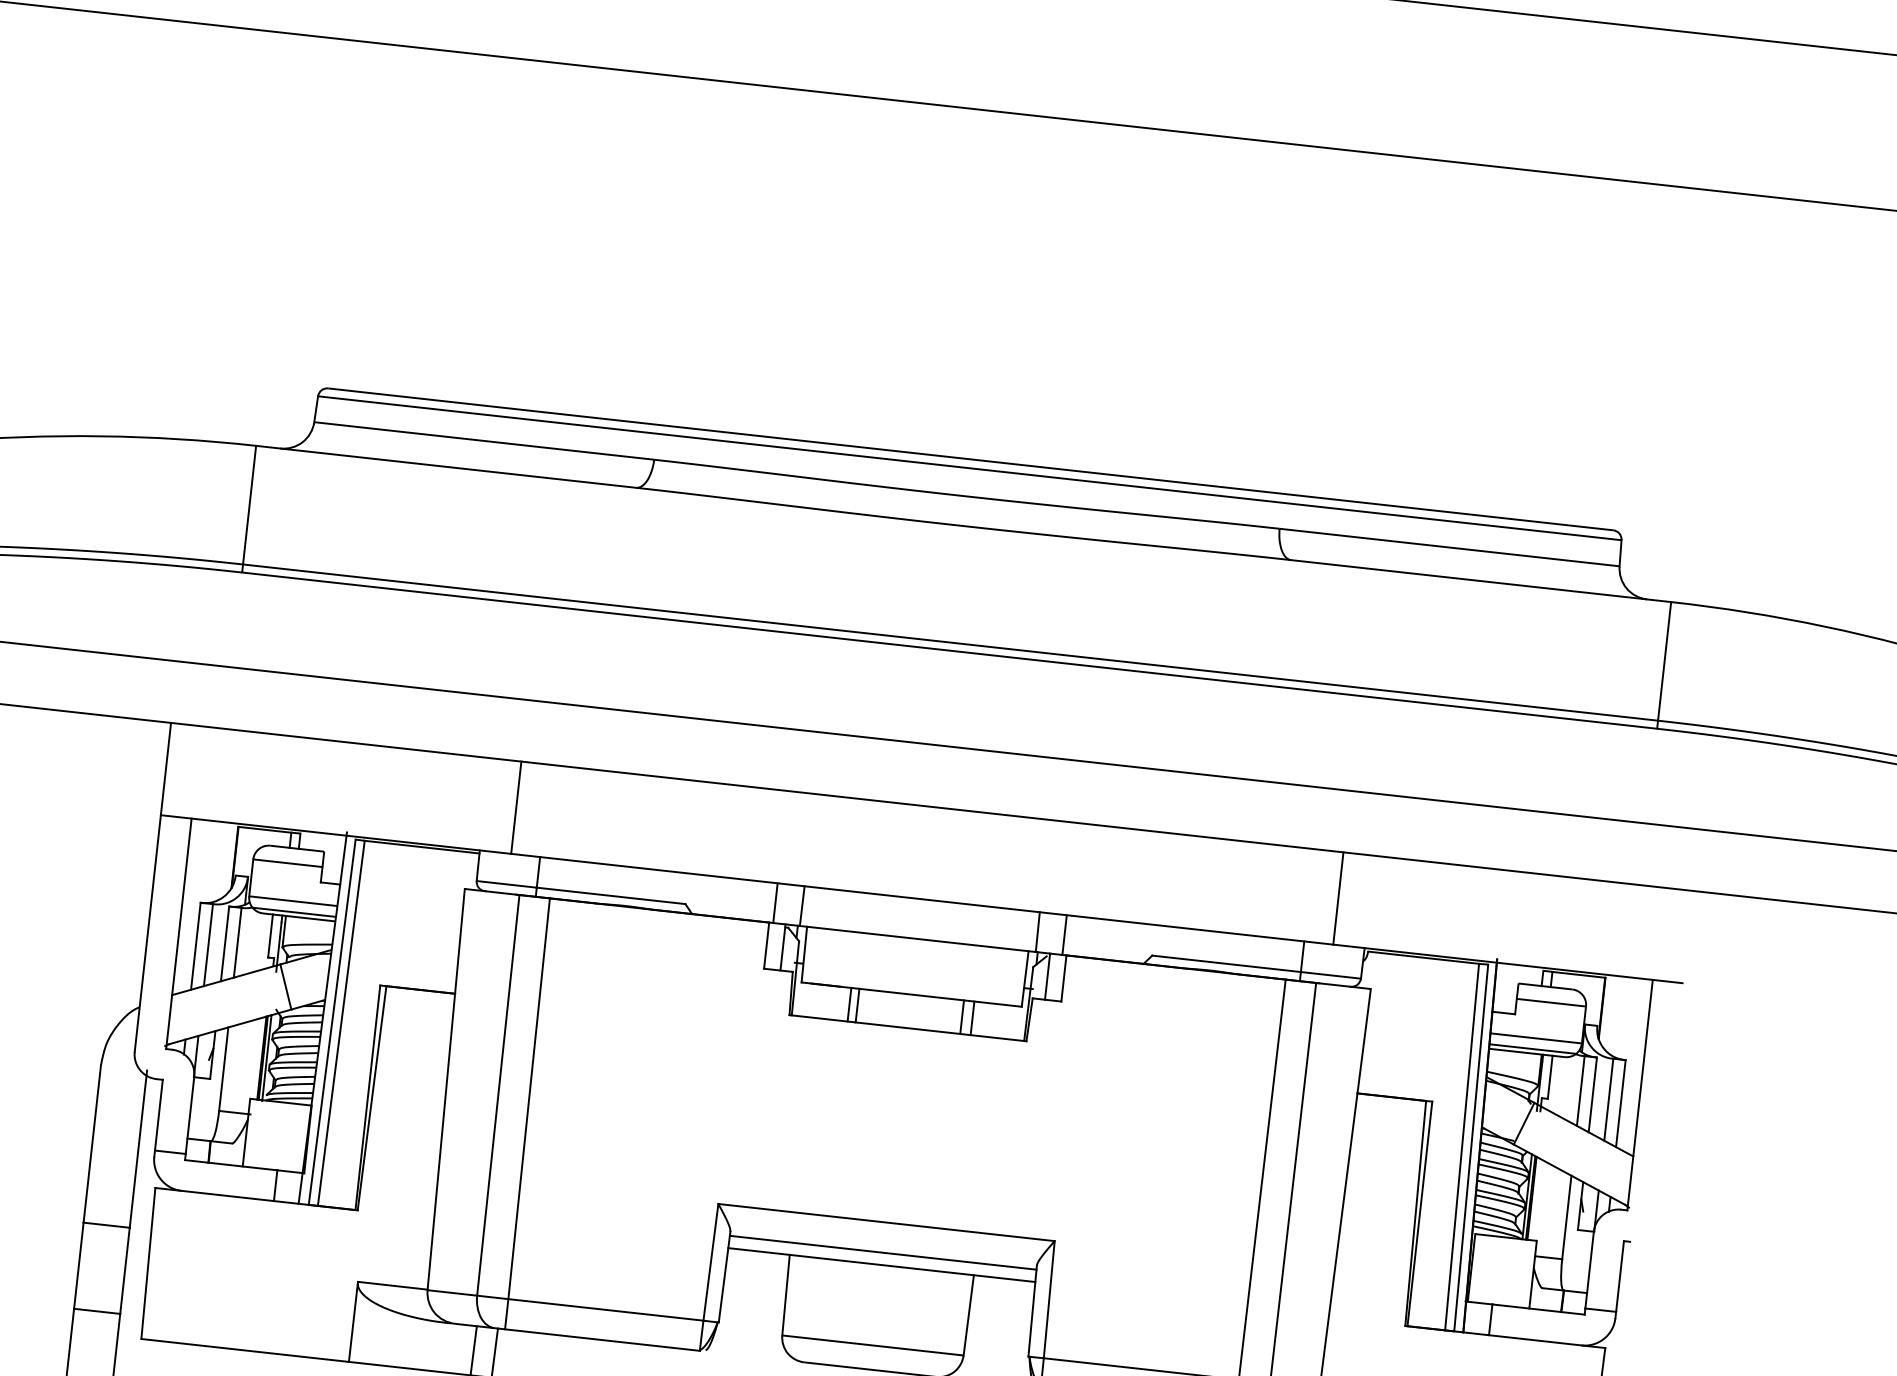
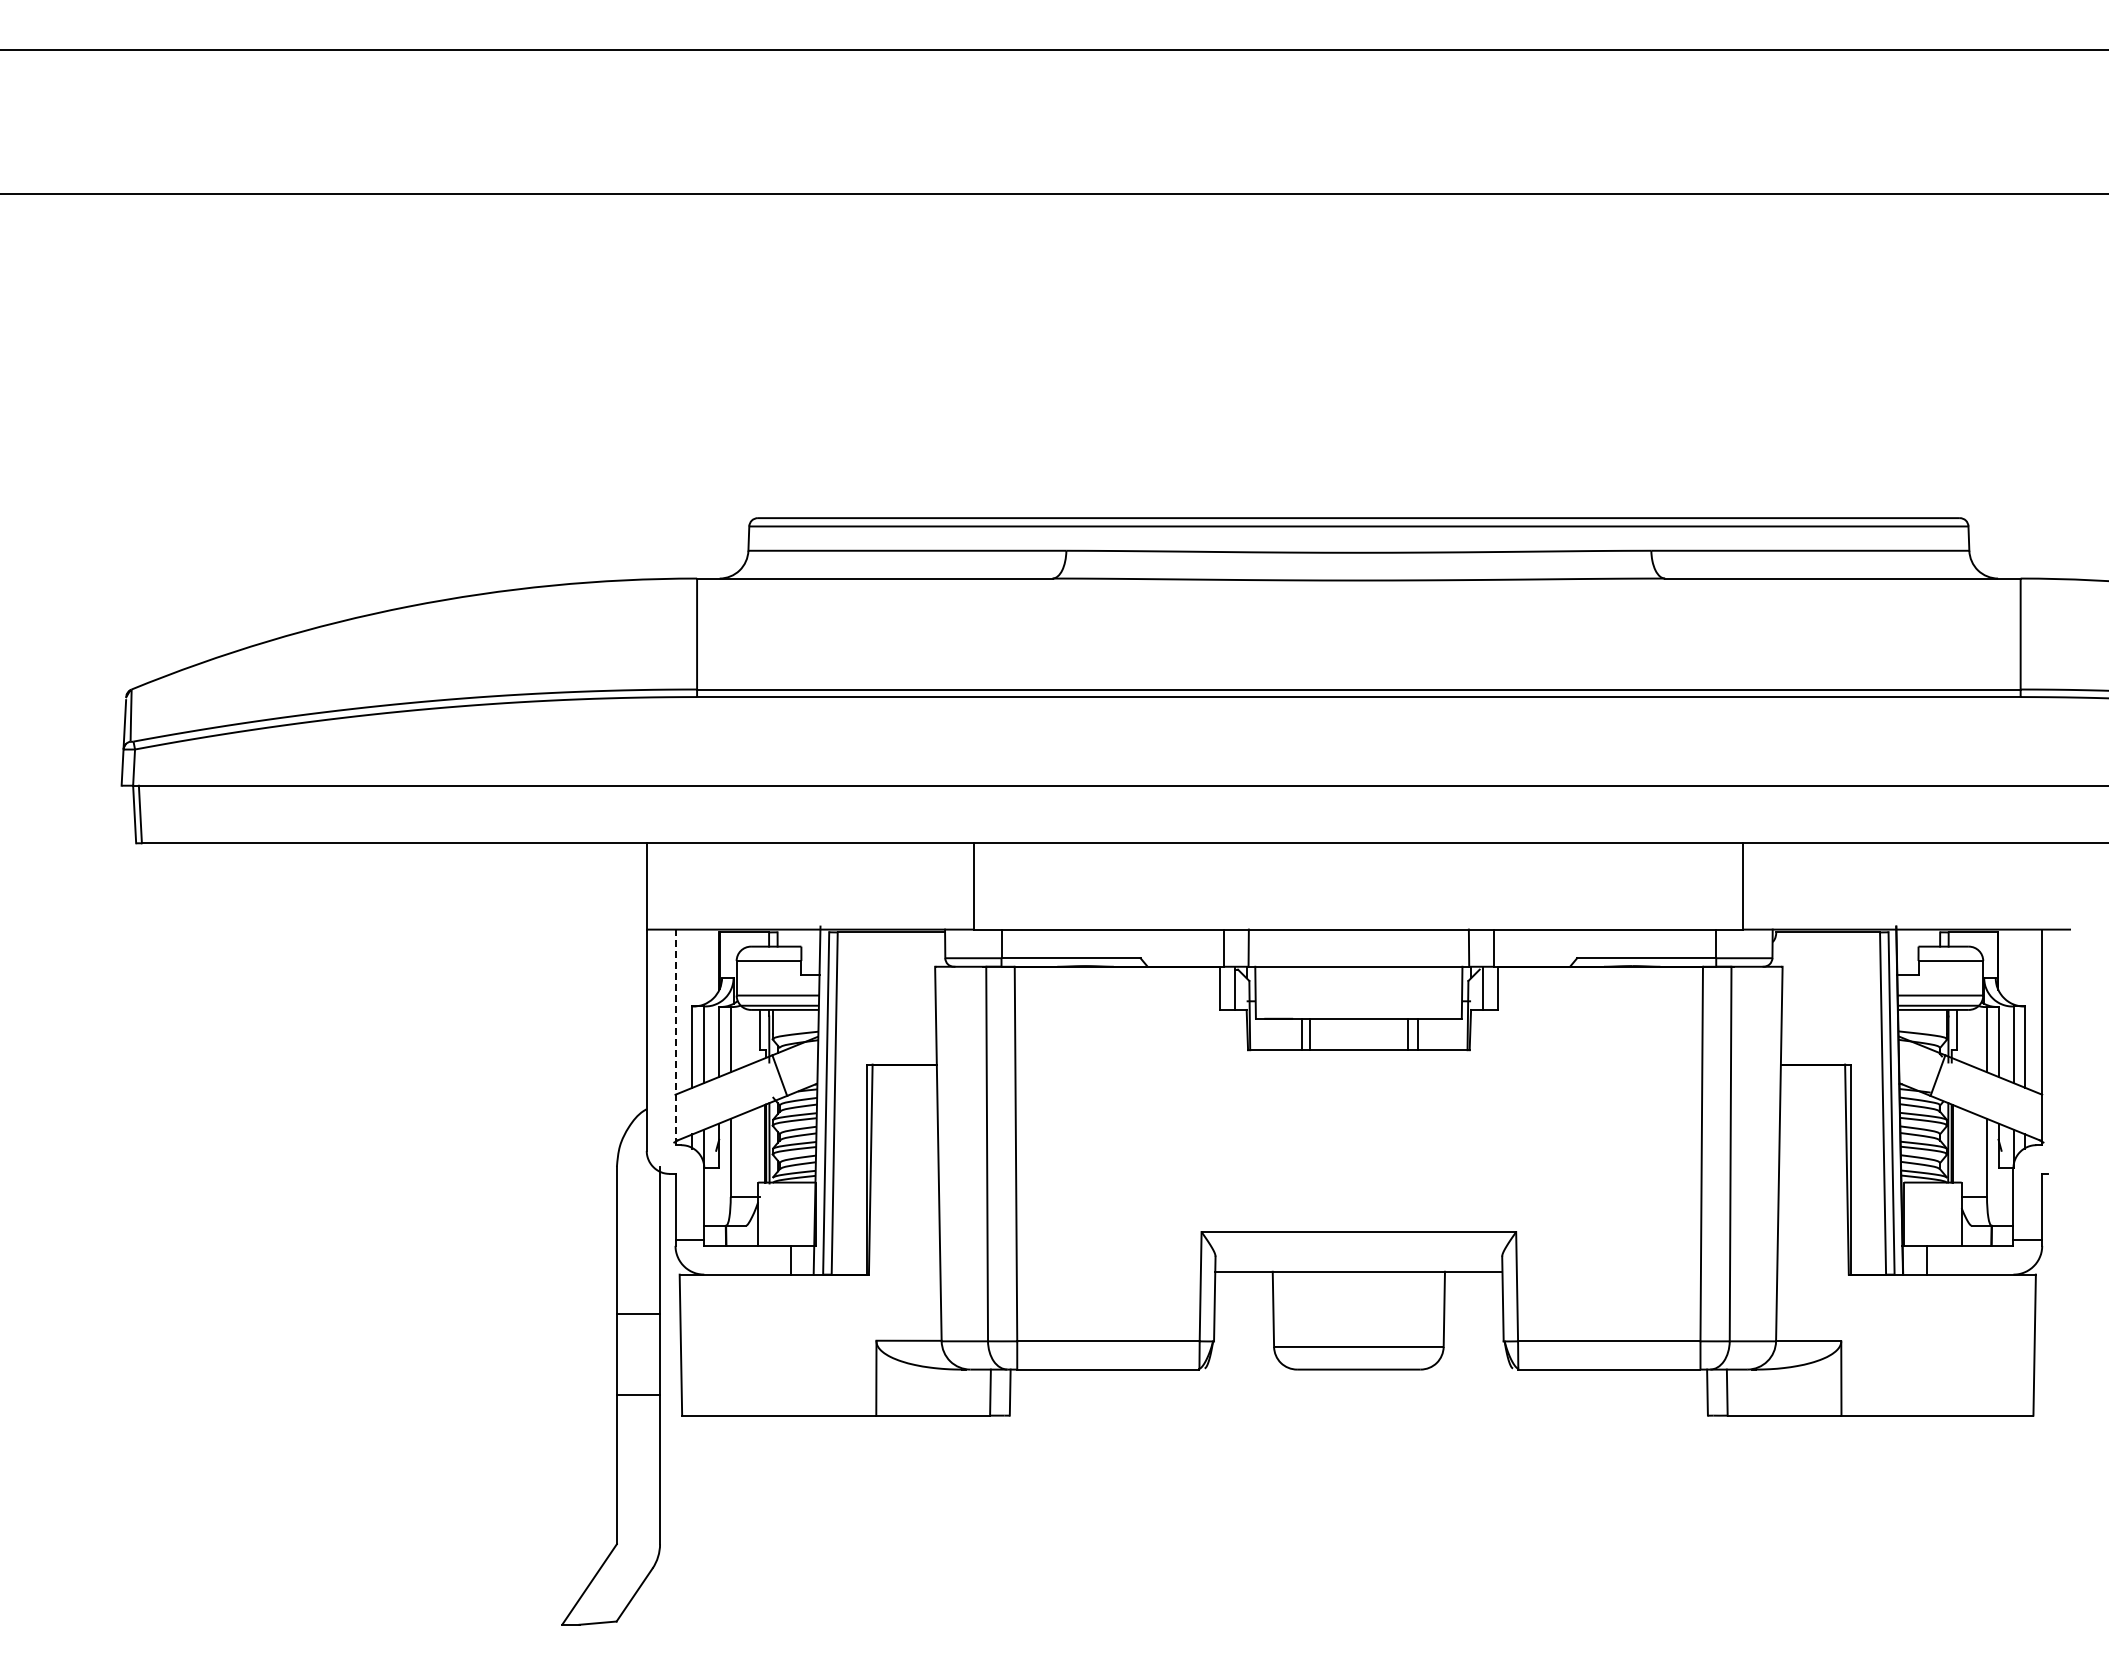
line: (178, 933) -> (675, 1037), solid -> dashed
line: (882, 1252) -> (1358, 1260), removed

